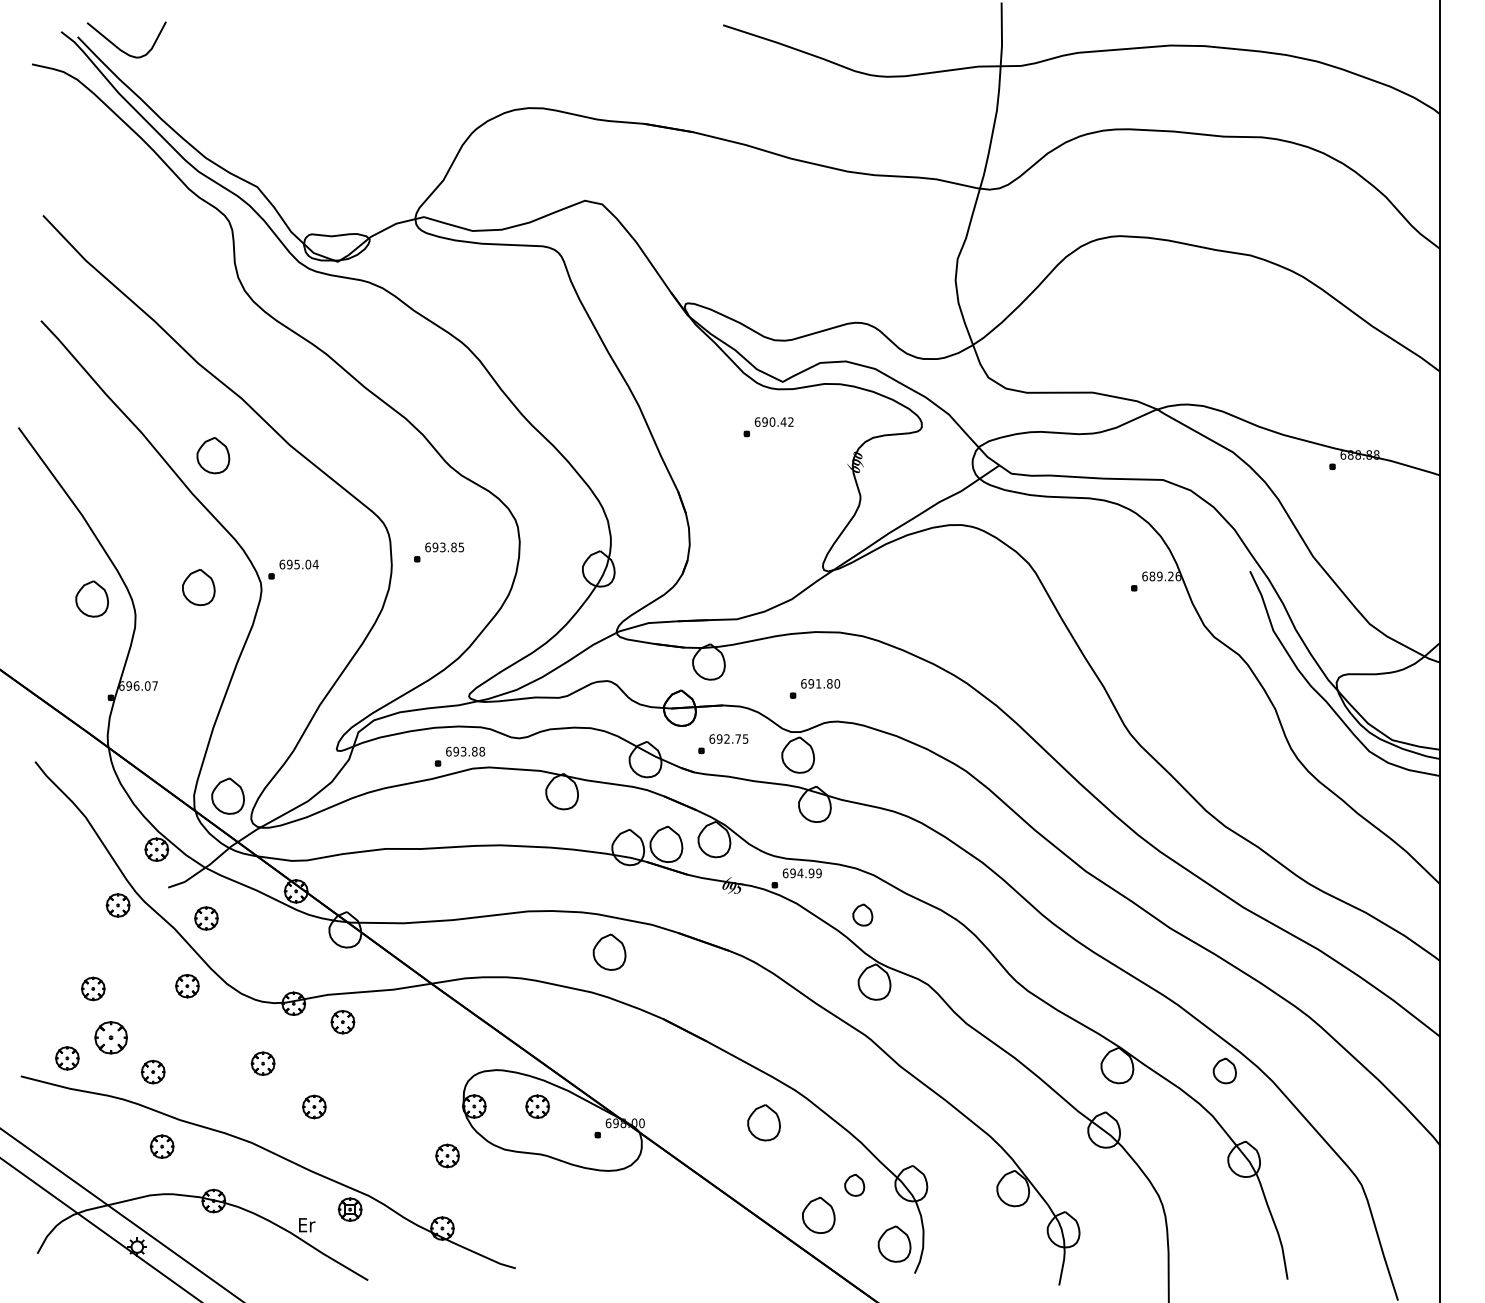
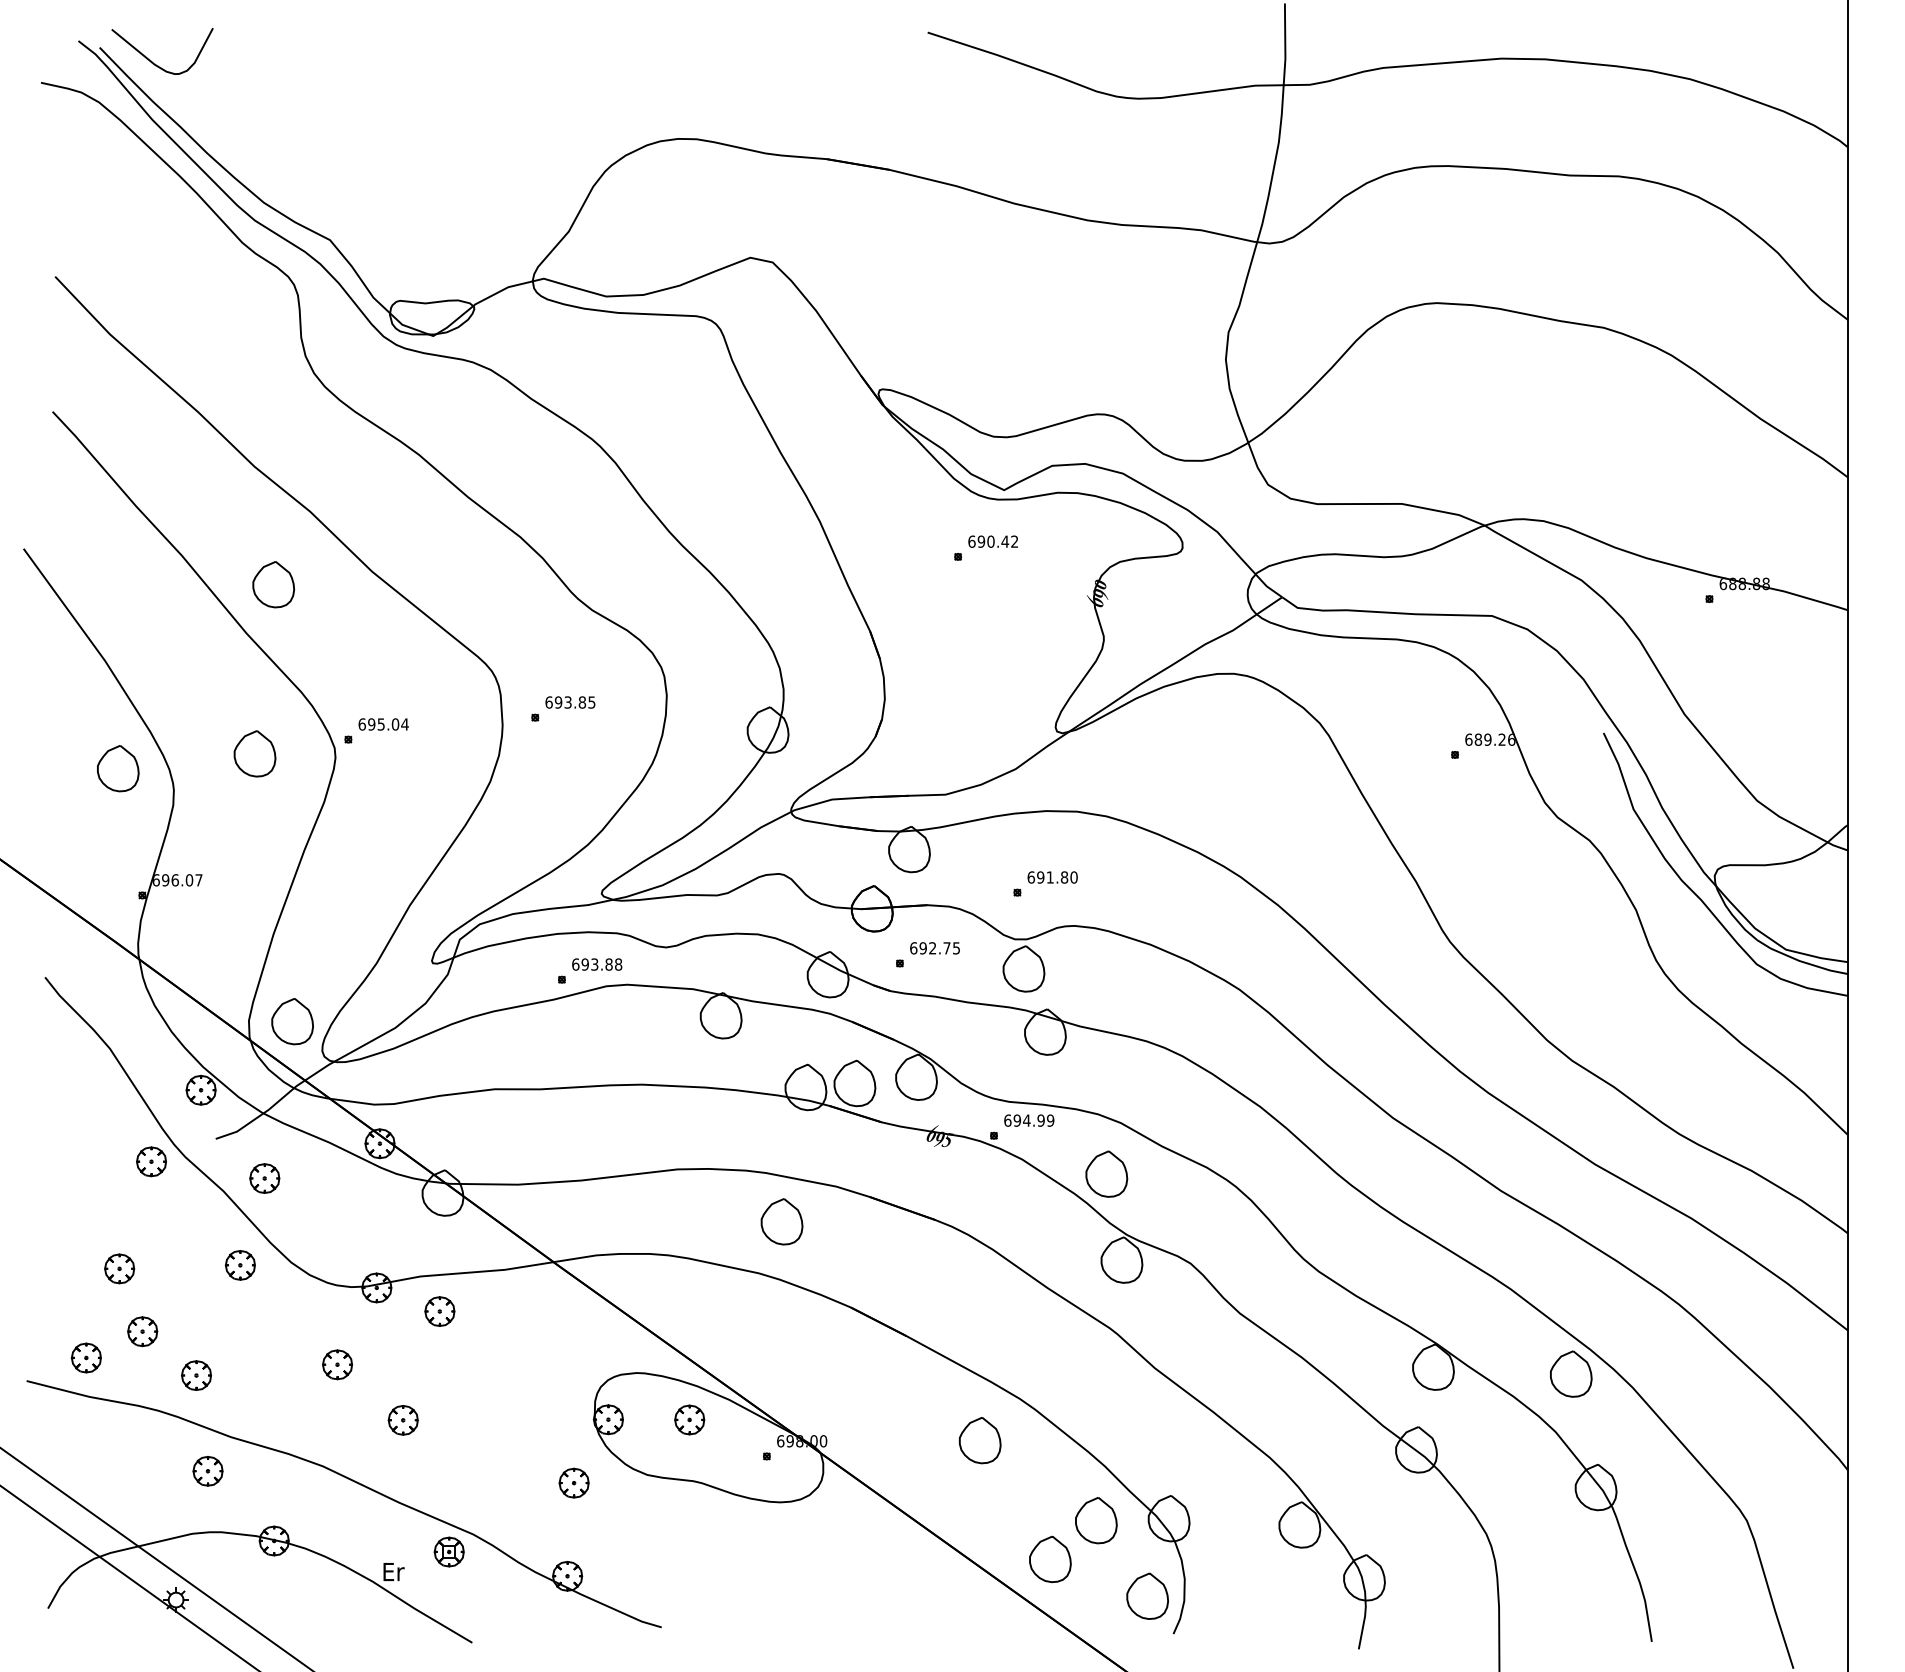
part: (862, 914) -> (1106, 1173), size x1.67
part: (111, 1037) -> (142, 1331), size x0.71
part: (1225, 1070) -> (1571, 1373), size x1.43
part: (854, 1185) -> (1096, 1520), size x1.67

